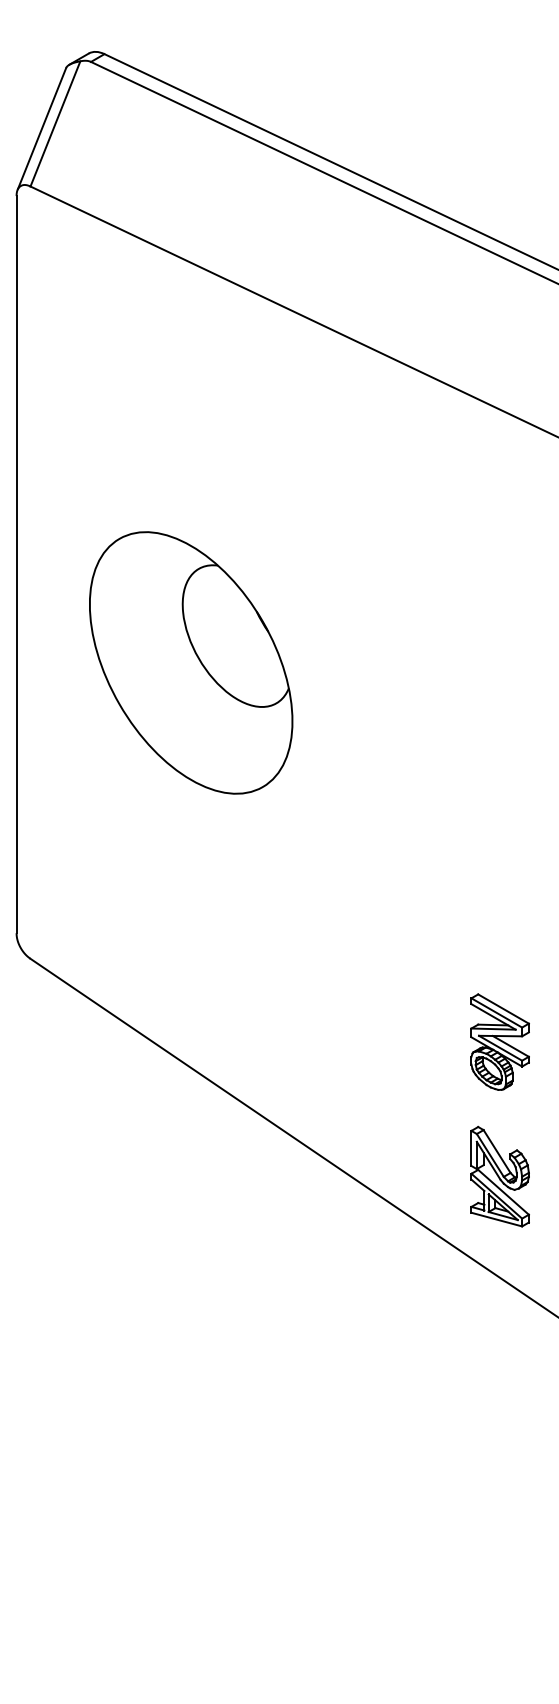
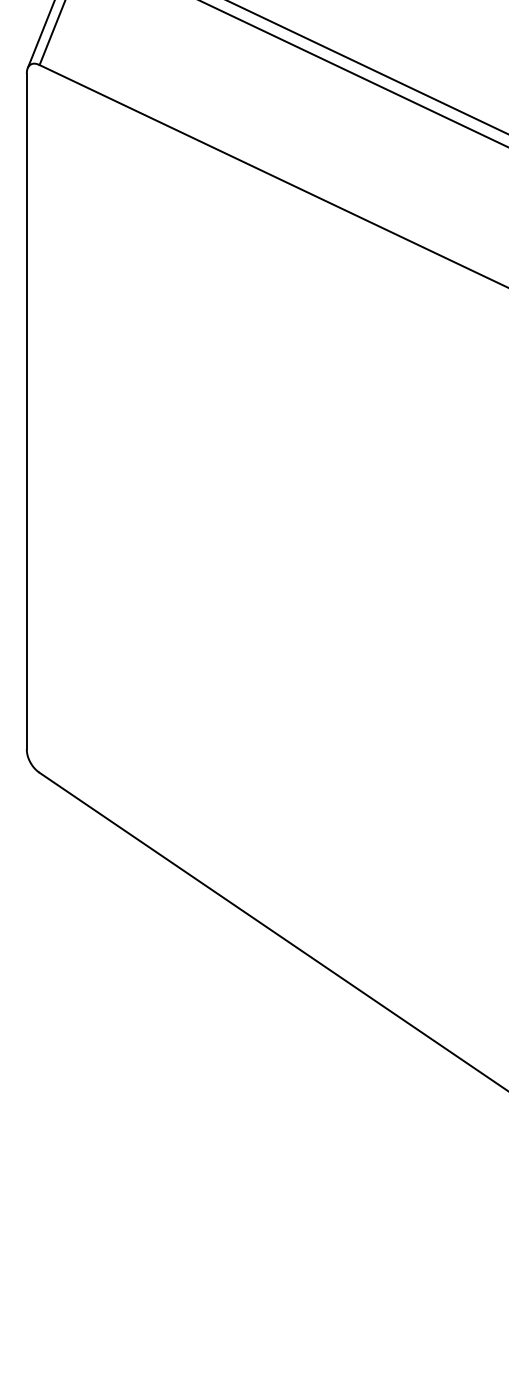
part: (191, 662) -> (187, 501), removed
part: (499, 1041) -> (469, 848), removed
part: (499, 1176) -> (469, 972), removed

